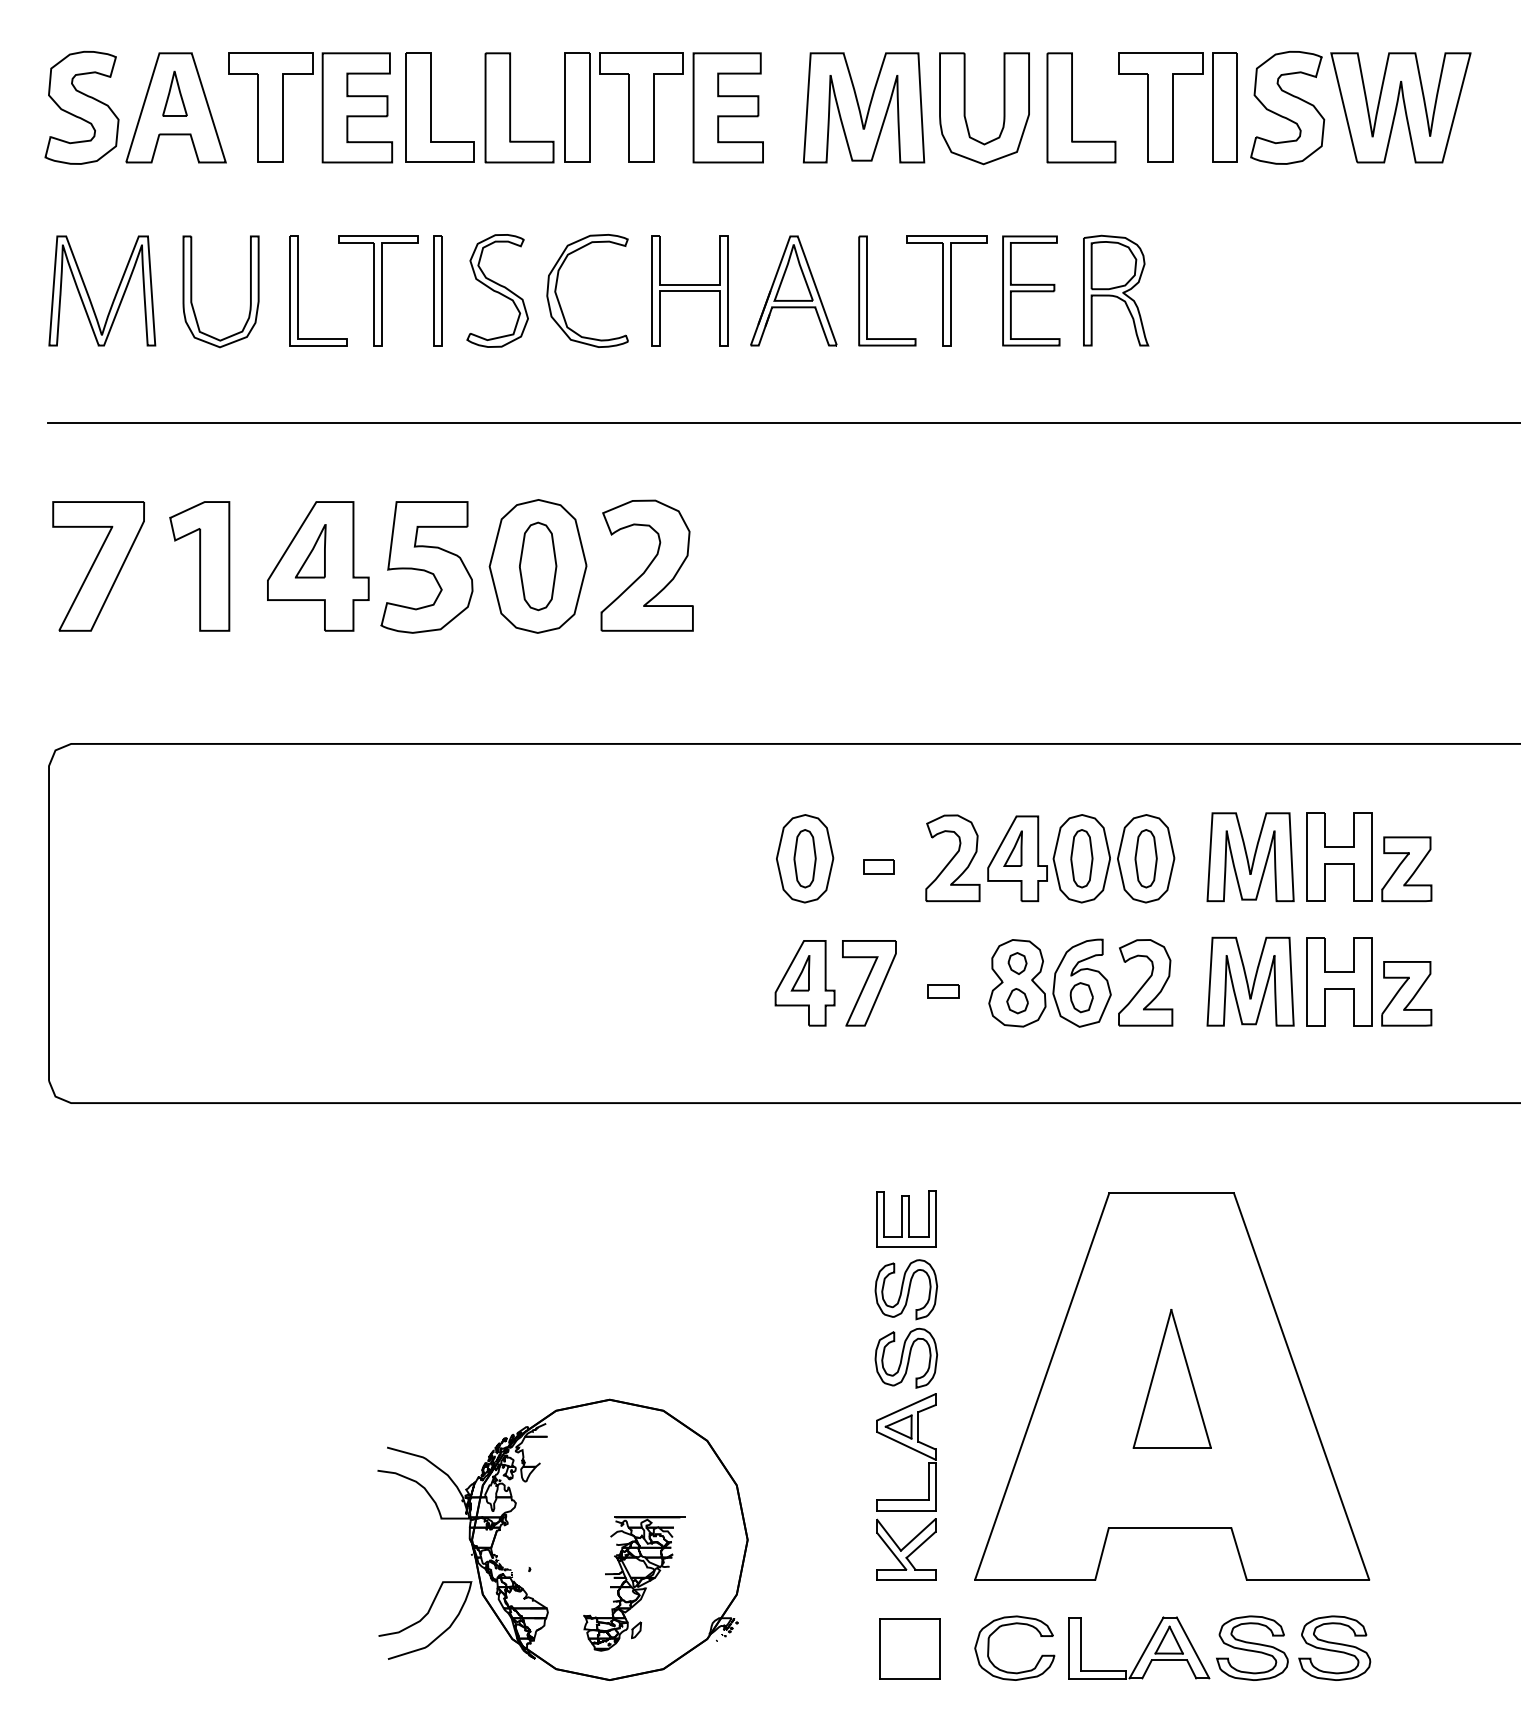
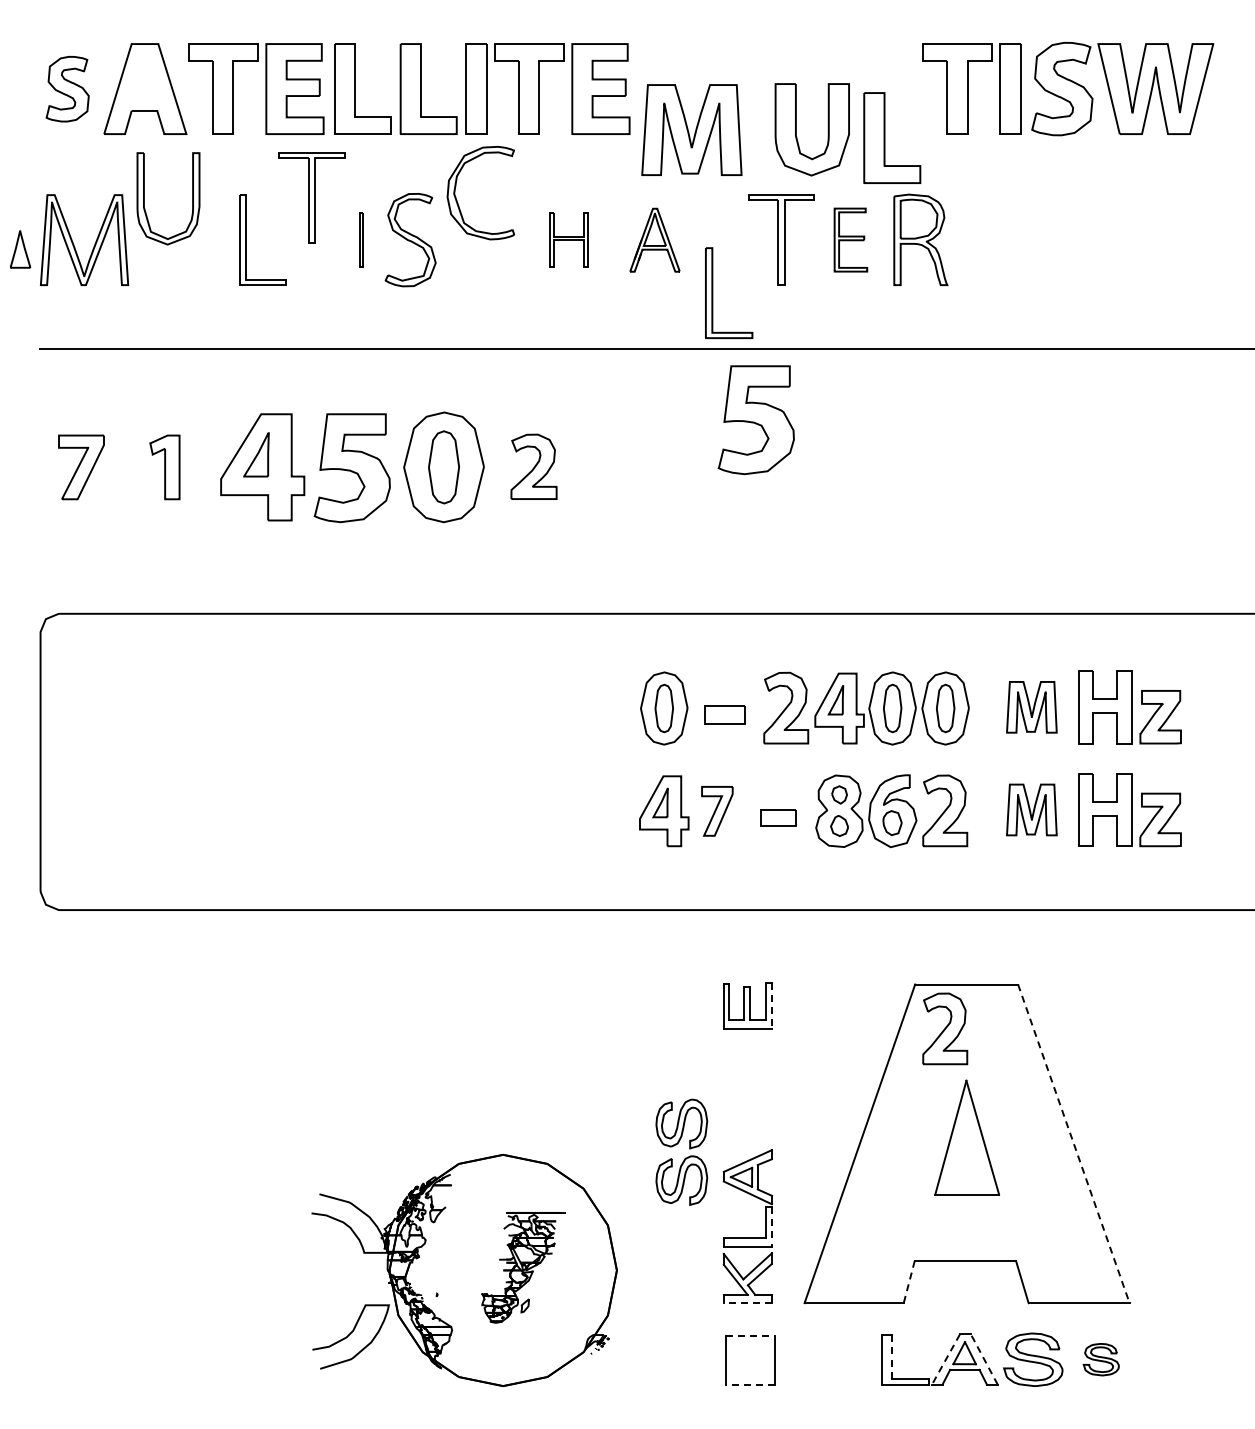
part: (175, 93) -> (20, 249), moved
part: (863, 107) -> (691, 129), moved
part: (1073, 107) -> (885, 137), moved
part: (81, 108) -> (67, 89), size x0.7
part: (965, 108) -> (796, 129), moved
part: (377, 290) -> (311, 197), moved
part: (438, 290) -> (361, 239), size x0.6
part: (688, 290) -> (568, 239), size x0.6
part: (868, 290) -> (713, 292), moved
part: (1030, 290) -> (850, 239), size x0.7
part: (191, 291) -> (144, 198), moved
part: (793, 291) -> (654, 240), size x0.7
part: (560, 302) -> (458, 202), moved
part: (915, 509) -> (755, 420), added
part: (646, 565) -> (533, 466), size x0.6
part: (98, 566) -> (81, 467), size x0.6
part: (199, 566) -> (164, 467), size x0.6
part: (1250, 857) -> (1031, 707), size x0.7
part: (879, 867) -> (725, 715), size x1.6
part: (1250, 981) -> (1031, 809), size x0.7
part: (869, 983) -> (717, 811), size x0.7
part: (943, 990) -> (778, 817), size x1.4
line: (935, 1218) -> (771, 1005), solid -> dashed
part: (1145, 1246) -> (945, 1028), added
part: (910, 1330) -> (685, 1157), moved
line: (1301, 1386) -> (1073, 1143), solid -> dashed
line: (935, 1486) -> (771, 1226), solid -> dashed
line: (1102, 1554) -> (909, 1282), solid -> dashed
line: (905, 1579) -> (747, 1303), solid -> dashed
part: (634, 1583) -> (523, 1267), moved
line: (909, 1618) -> (750, 1335), solid -> dashed
part: (1009, 1626) -> (832, 1341), removed
line: (1080, 1644) -> (891, 1356), solid -> dashed
line: (1145, 1647) -> (945, 1359), solid -> dashed
line: (1193, 1647) -> (984, 1359), solid -> dashed
part: (1335, 1647) -> (1101, 1359), size x0.6
line: (909, 1679) -> (750, 1385), solid -> dashed

